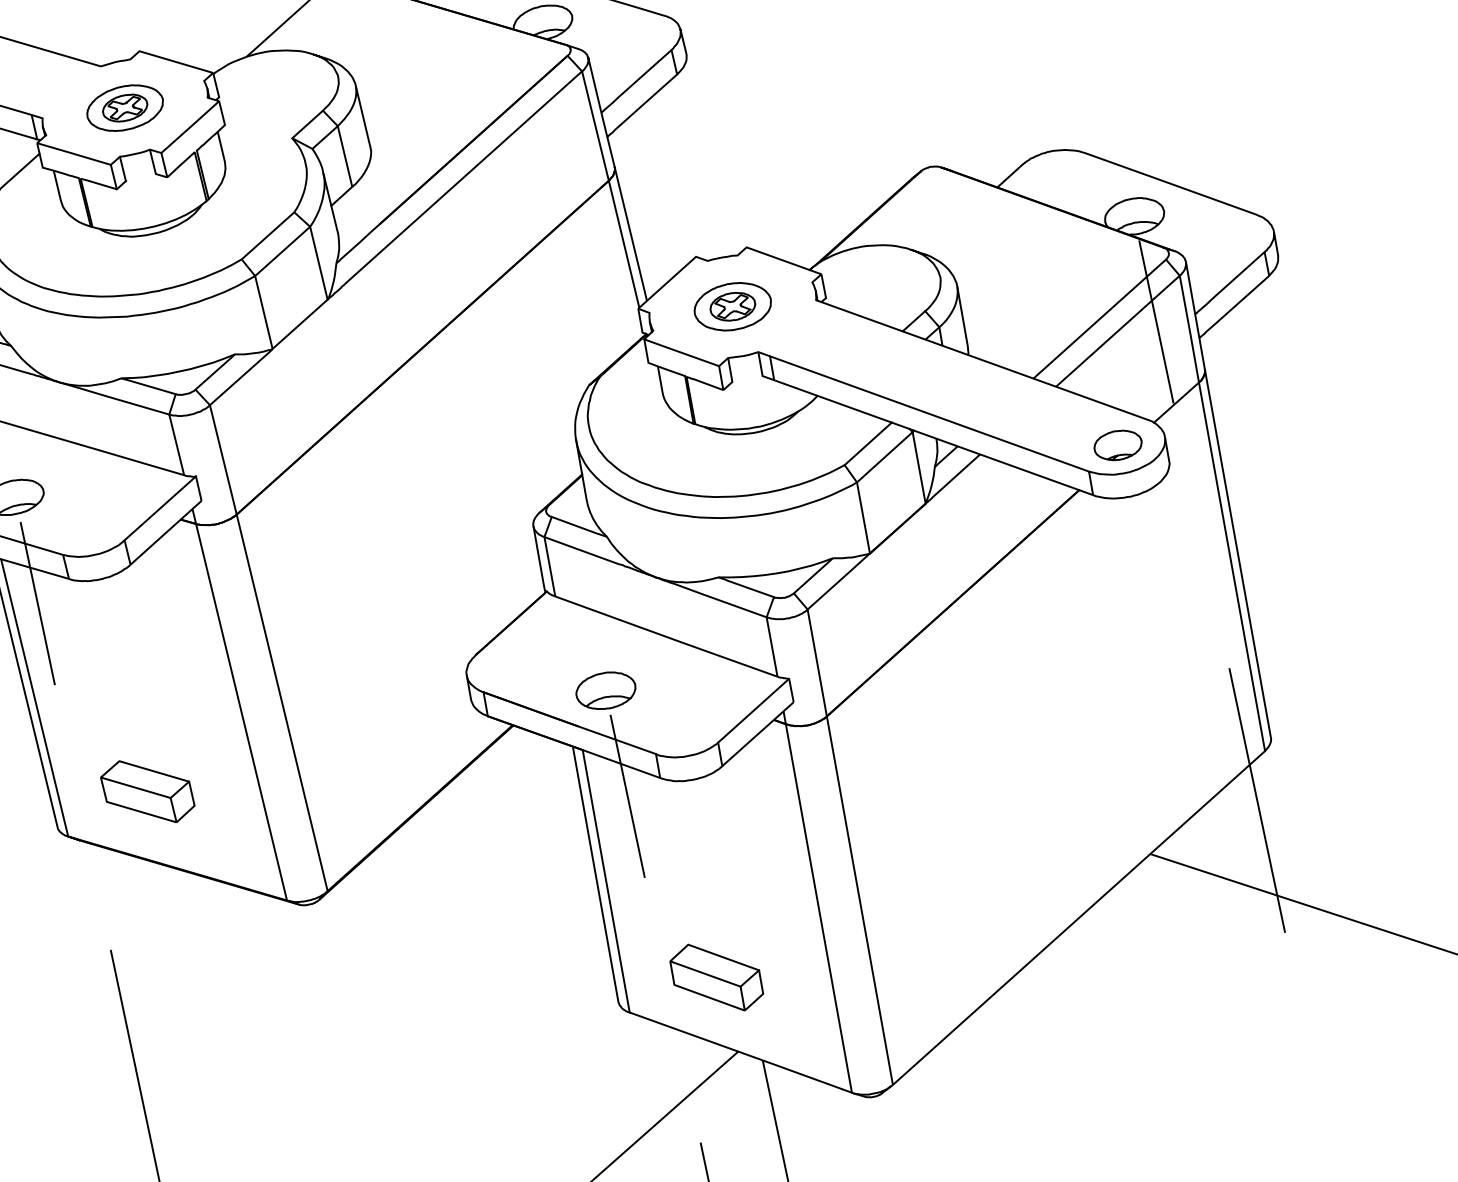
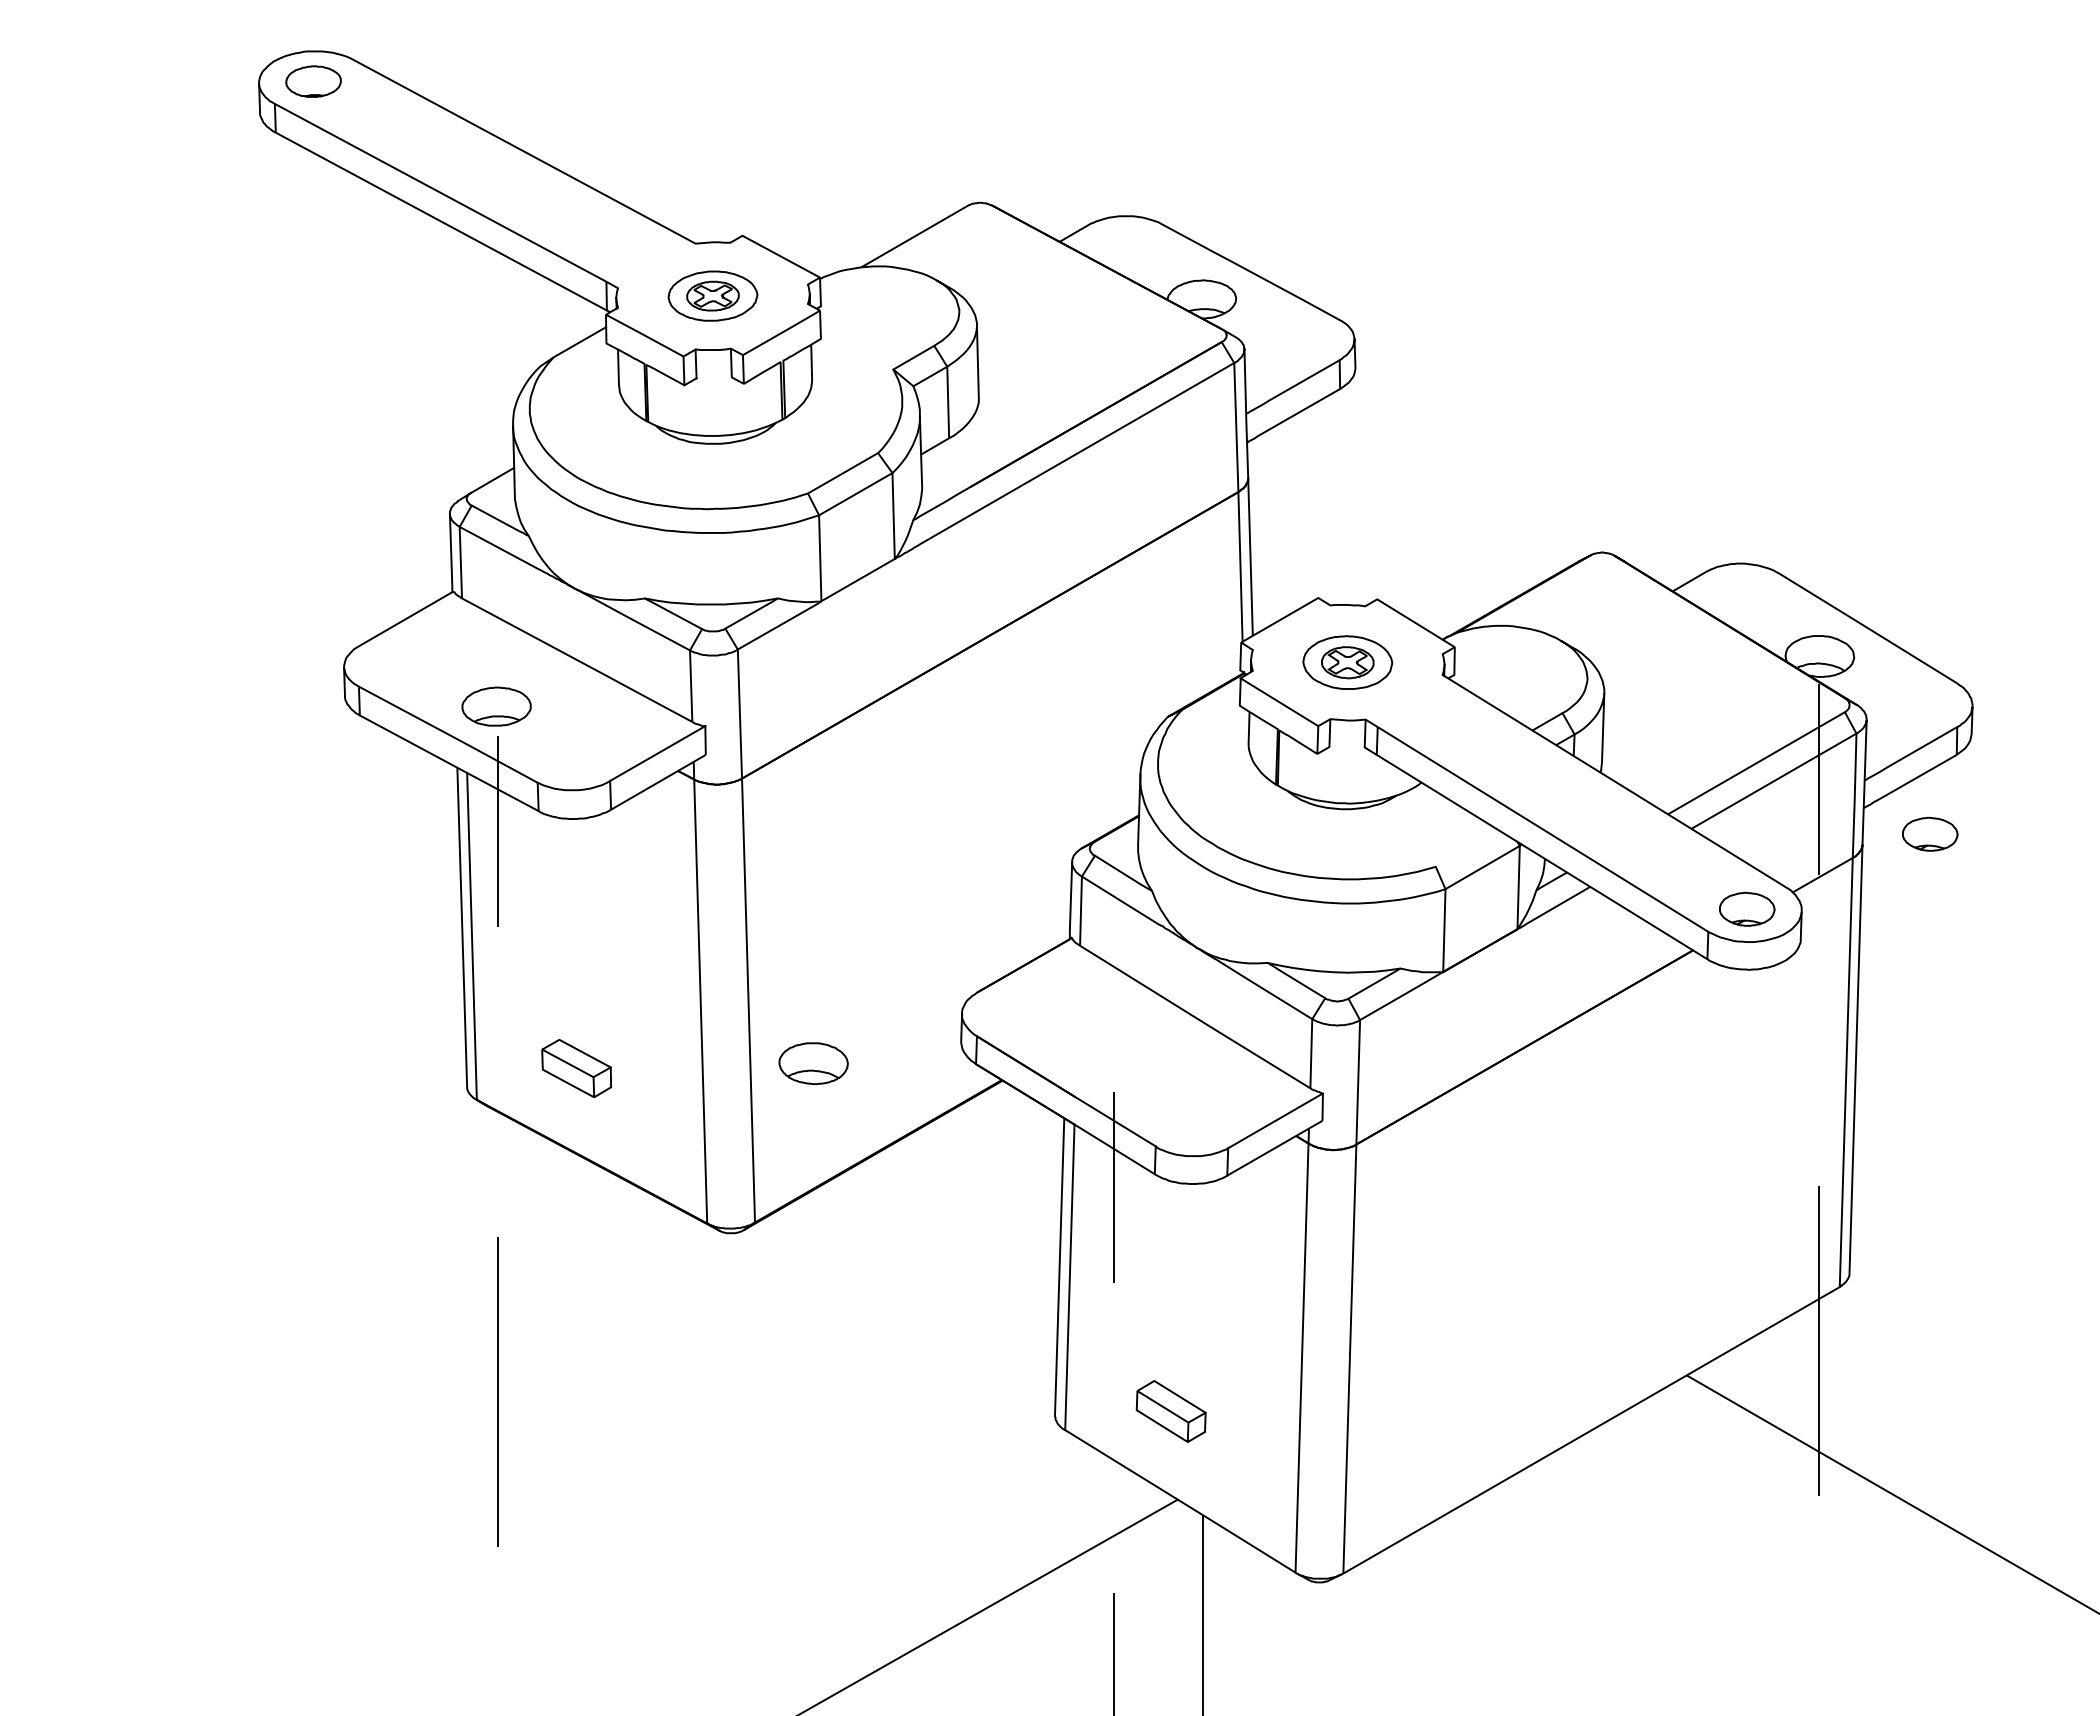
part: (1260, 347) -> (1930, 833), added
line: (867, 443) -> (1466, 848), removed
curve: (606, 695) -> (813, 1069), moved
part: (147, 791) -> (576, 1068), size x0.7
part: (717, 977) -> (1171, 1411), size x0.7

